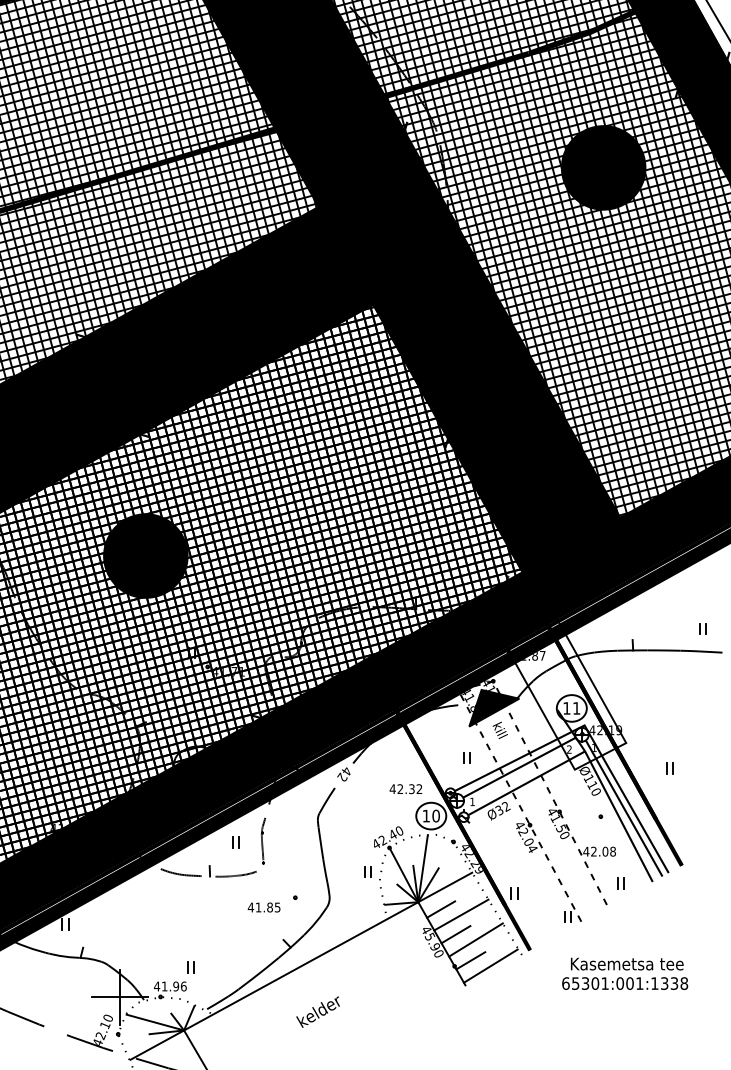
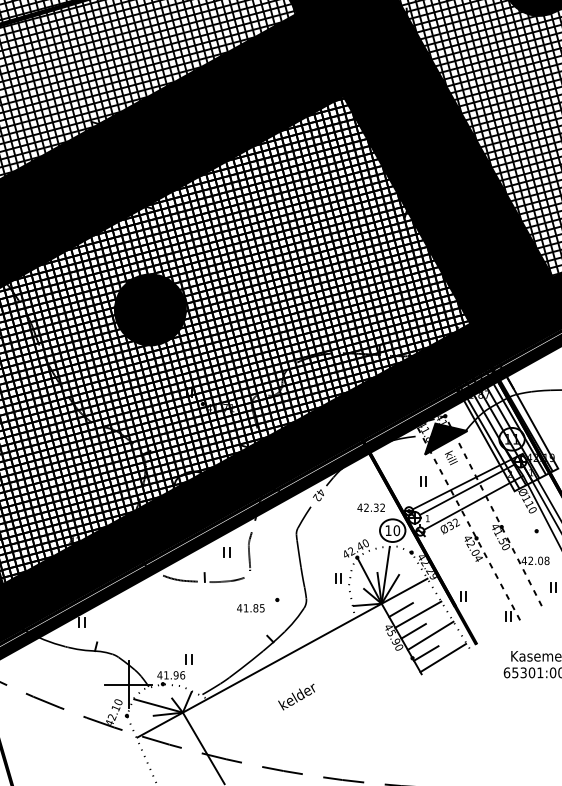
hatch: (564, 691) -> (505, 424), added

